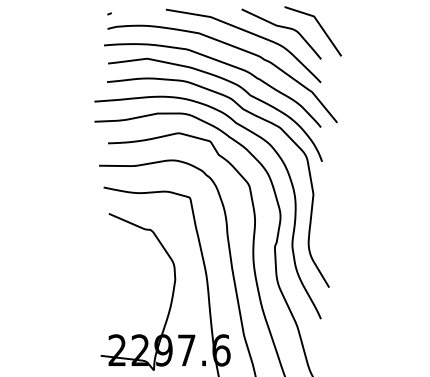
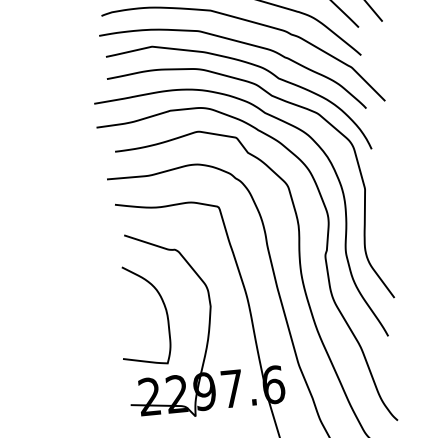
curve: (136, 278) -> (164, 309), added

